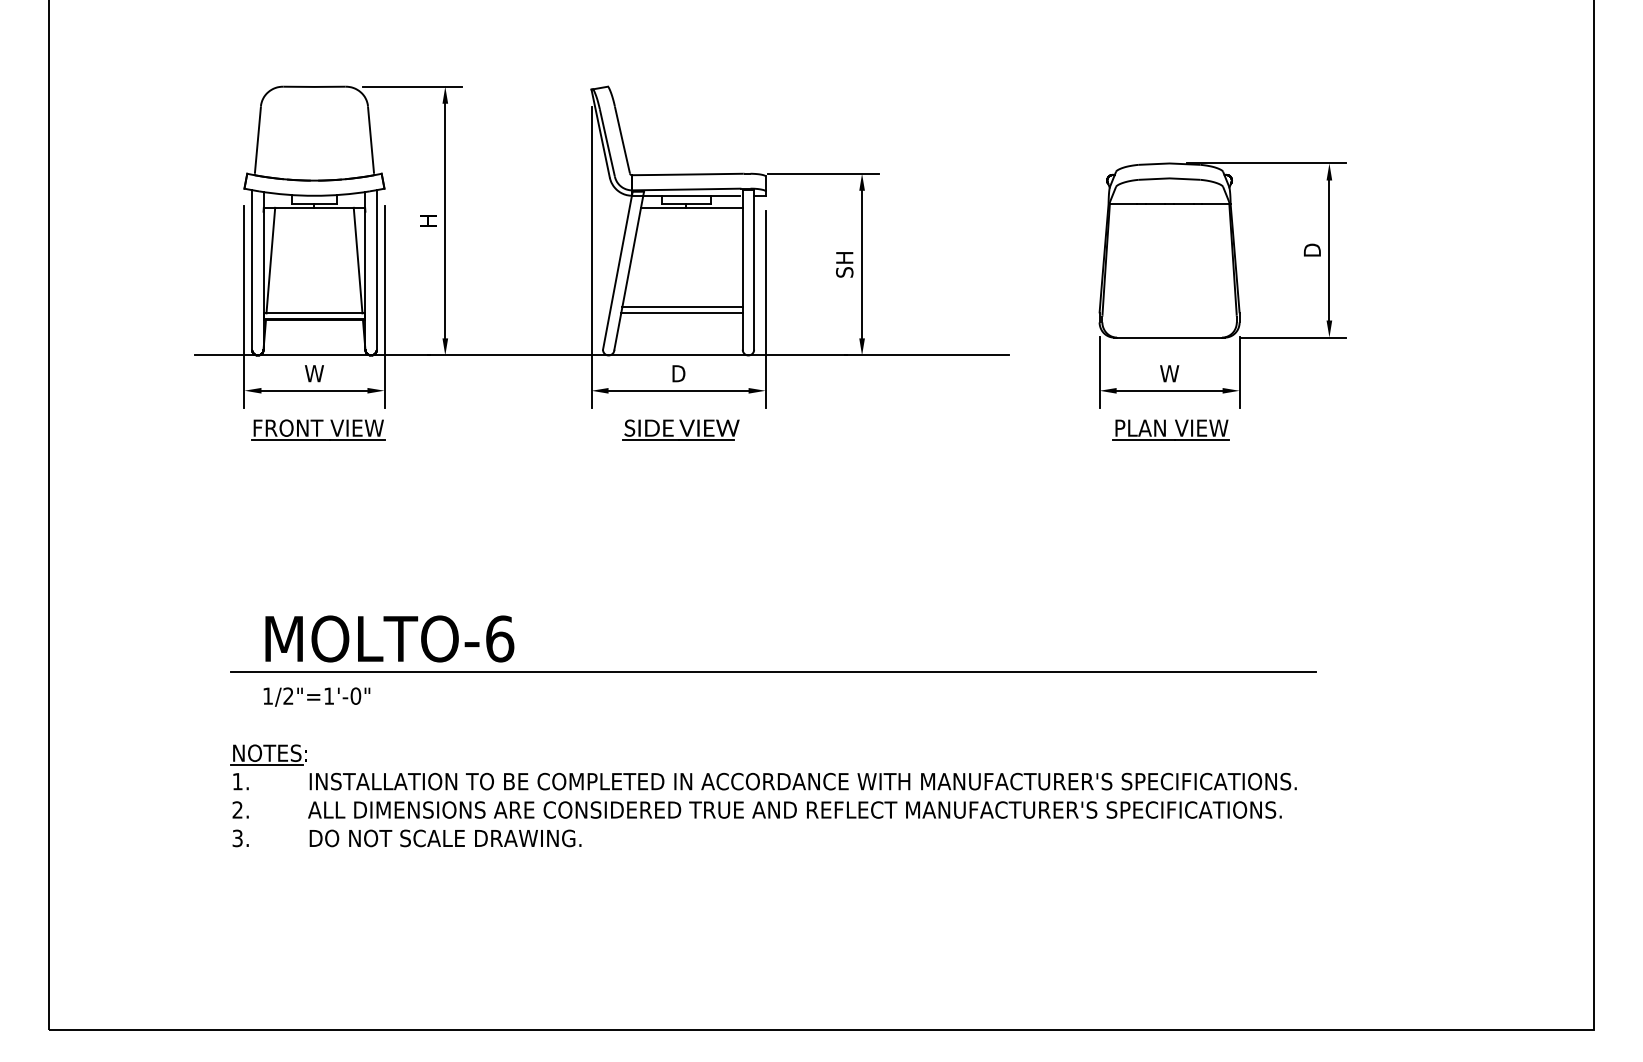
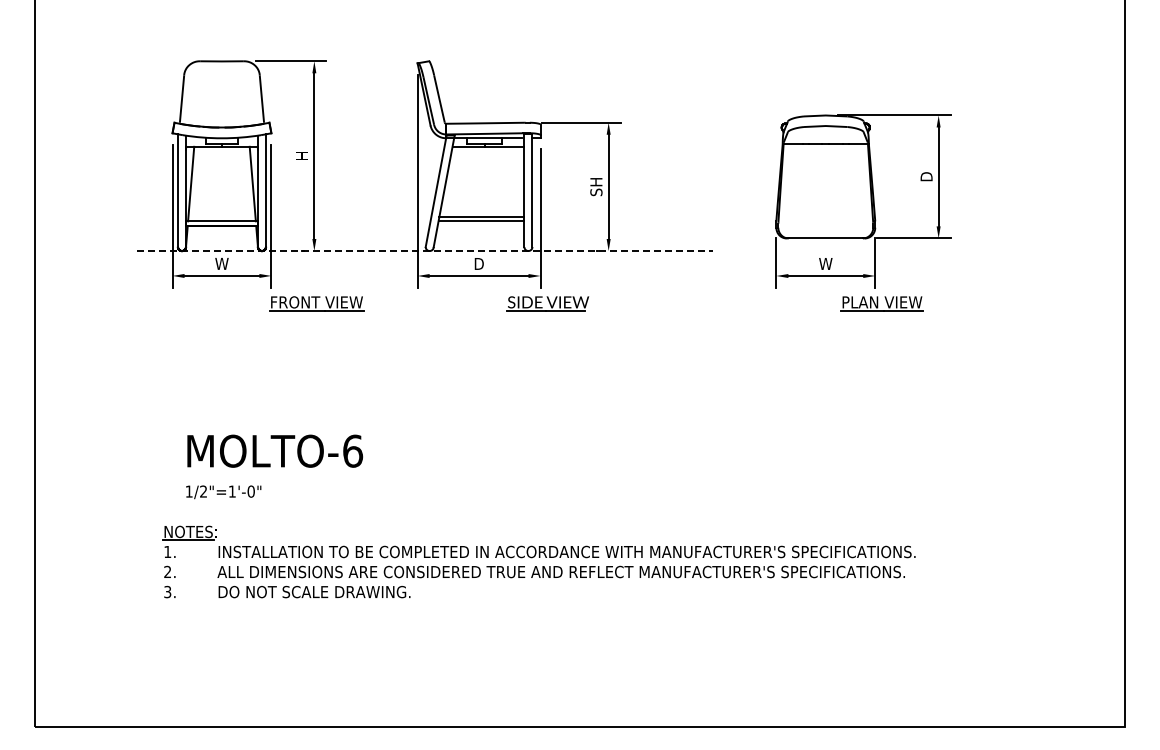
line: (601, 356) -> (424, 251), solid -> dashed
part: (318, 429) -> (316, 303), moved
part: (680, 429) -> (547, 303), moved
part: (1170, 429) -> (881, 303), moved
line: (774, 671) -> (546, 474), removed

